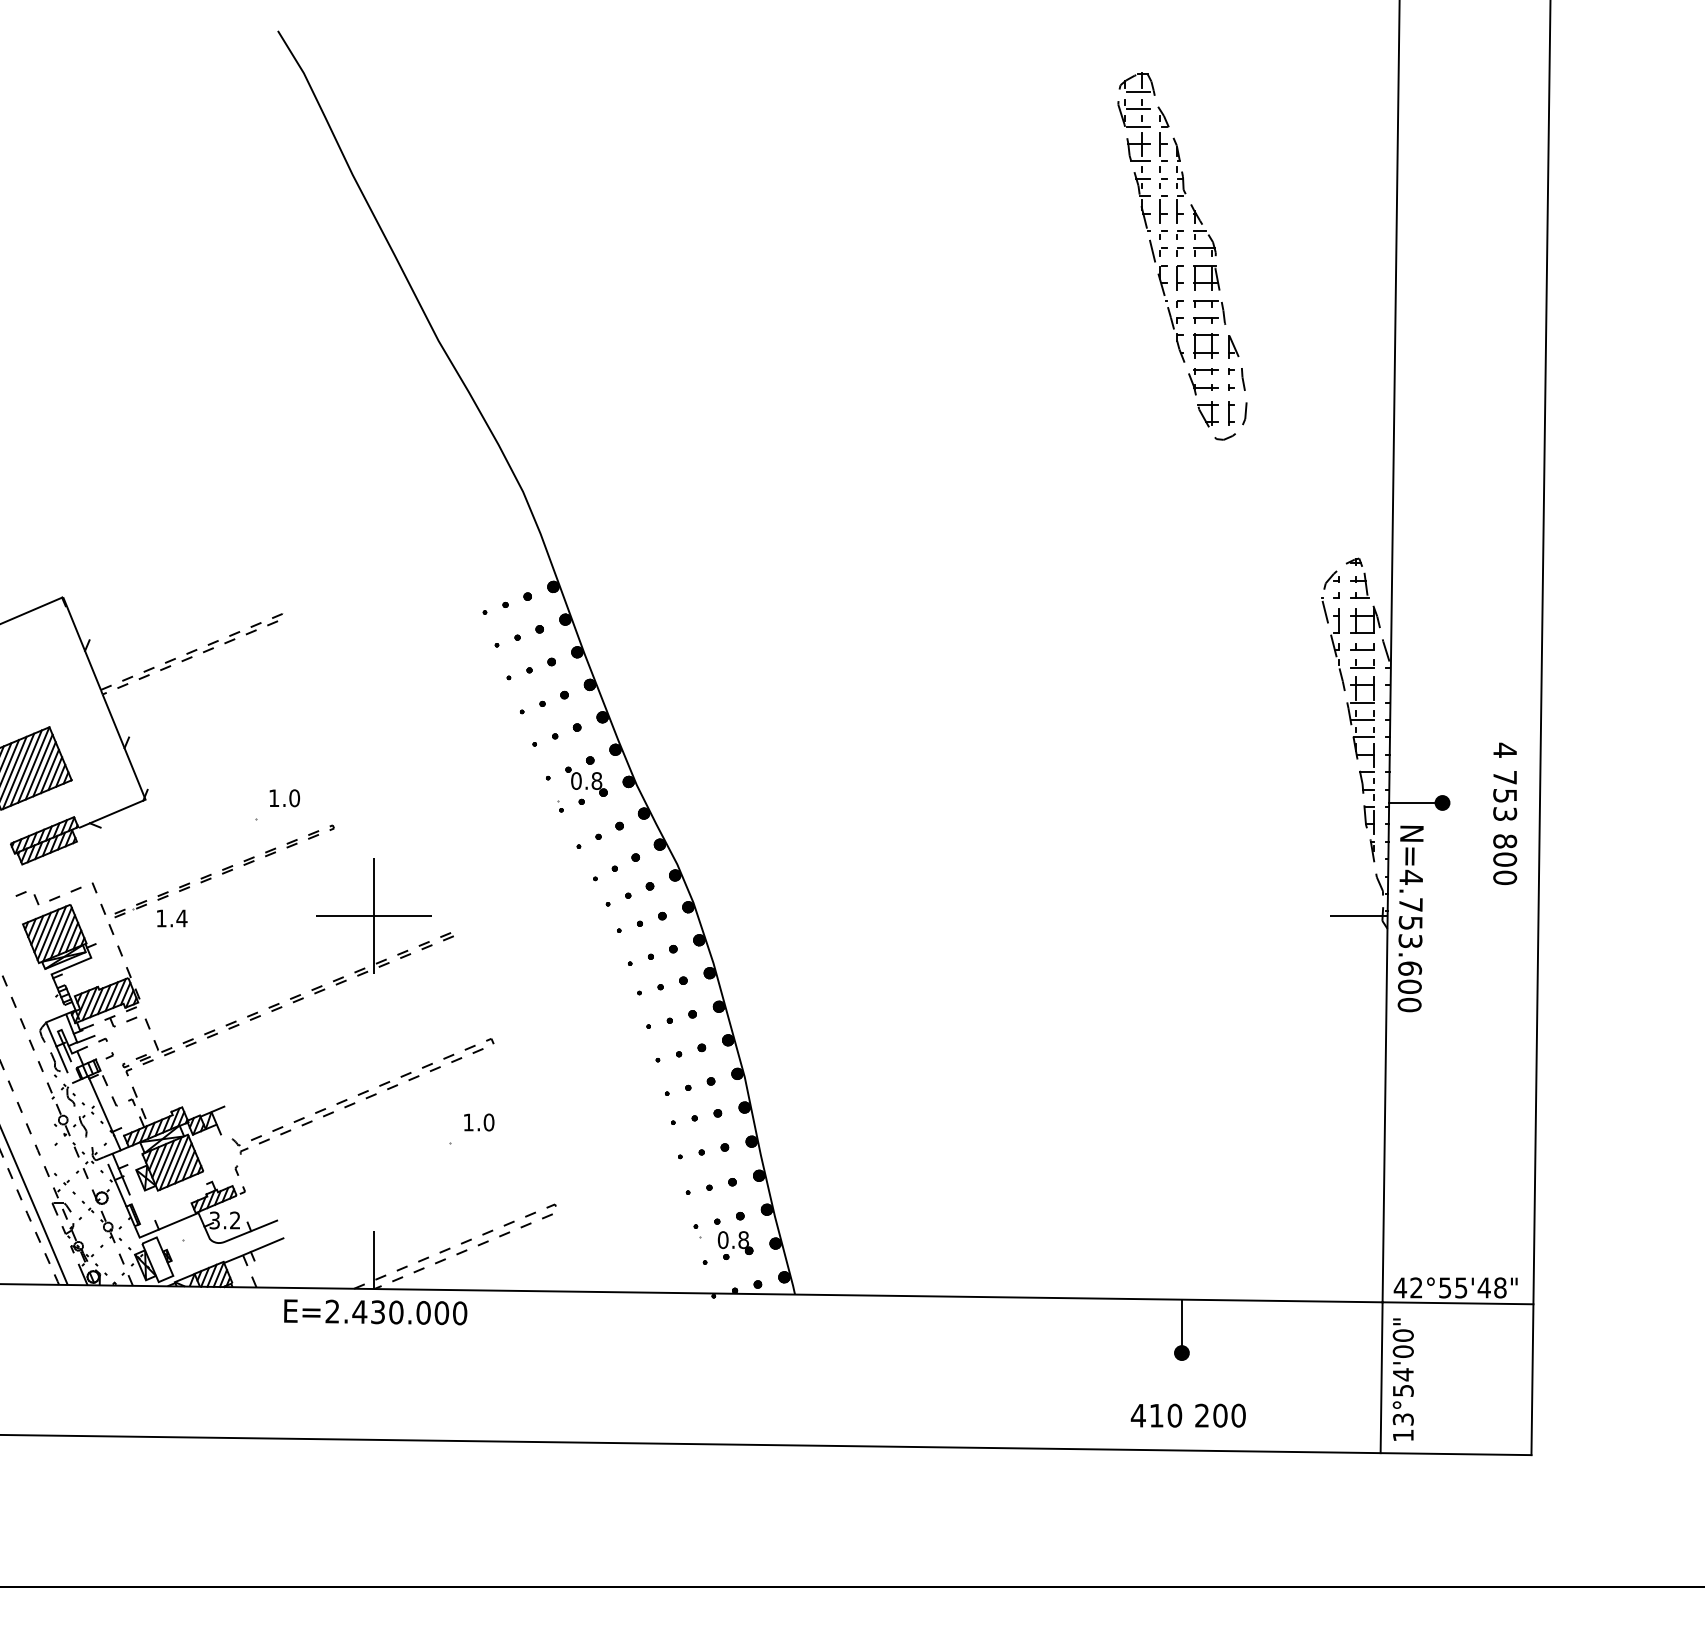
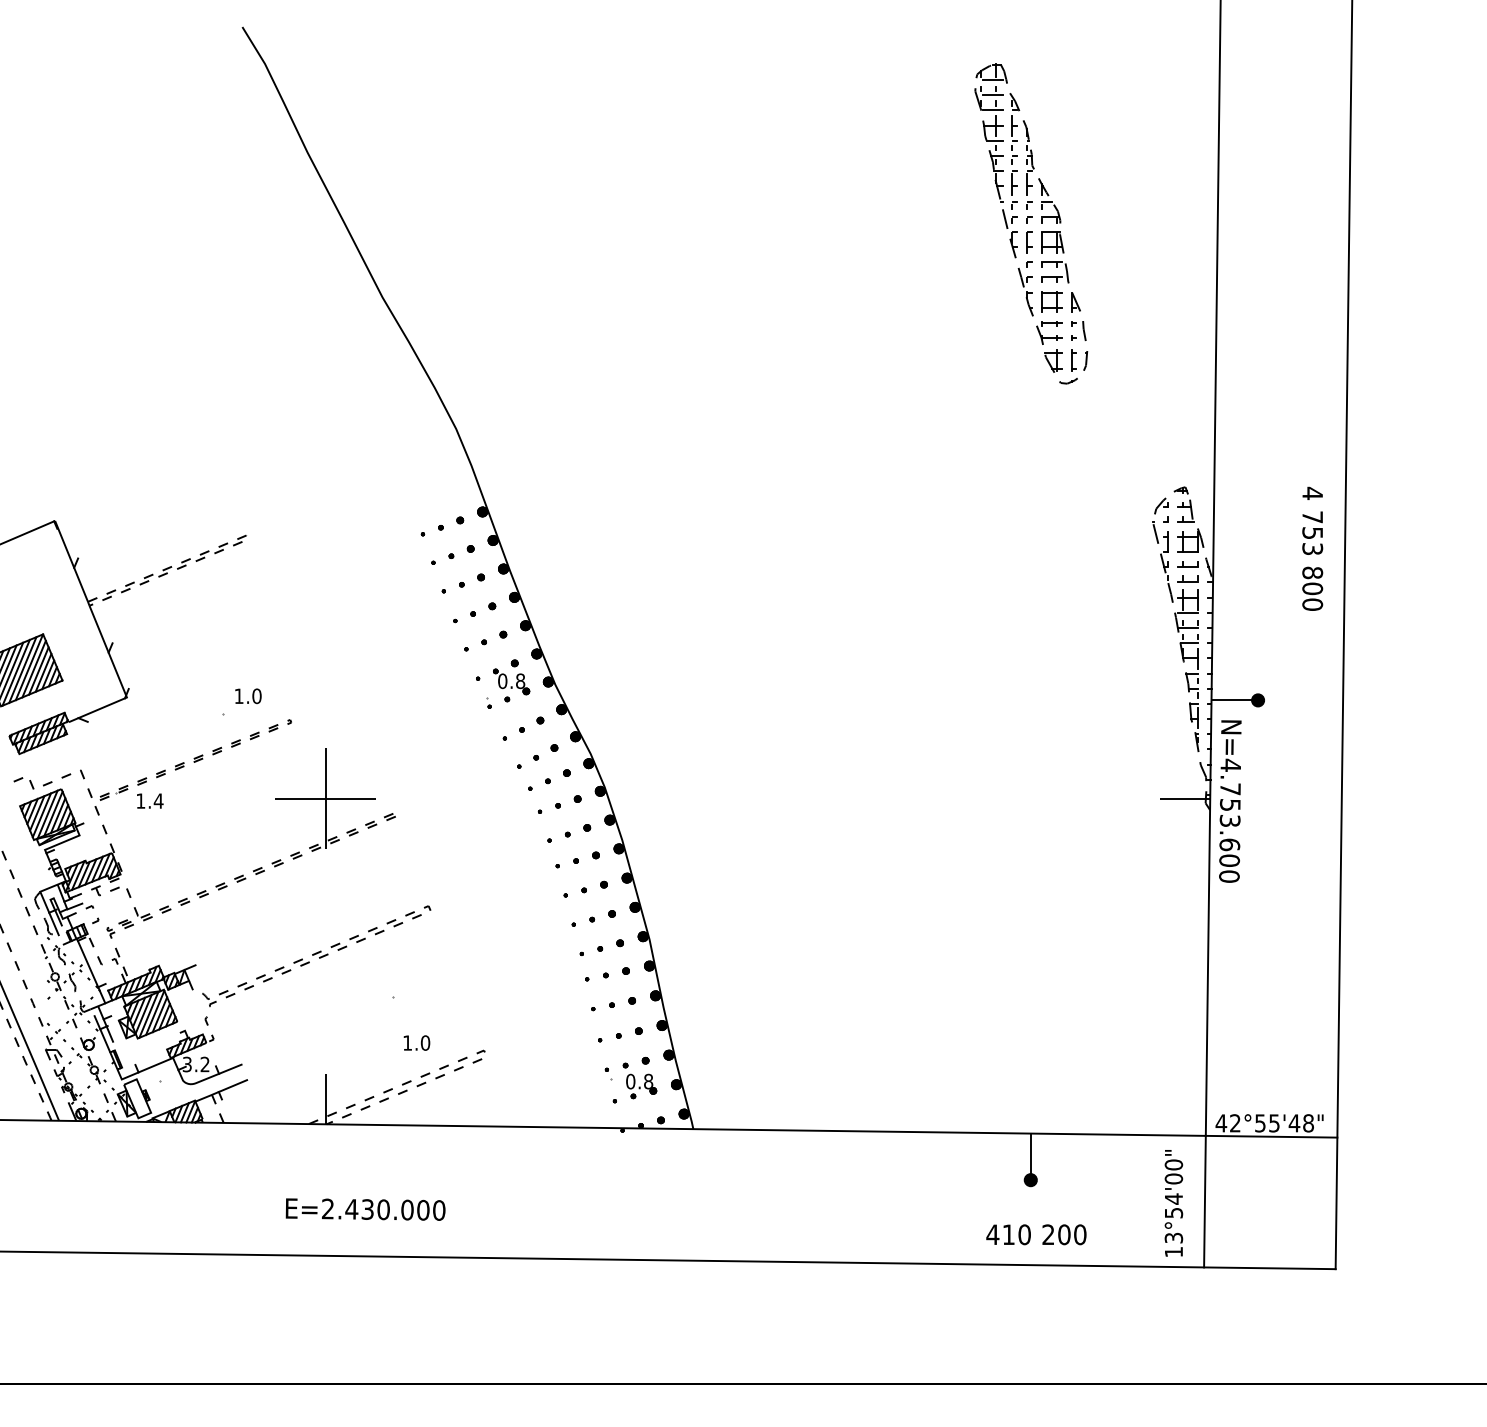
text: (1504, 813) -> (1312, 548), moved
text: (478, 1121) -> (416, 1042), moved
text: (375, 1312) -> (365, 1209), moved
text: (1402, 1379) -> (1173, 1203), moved

